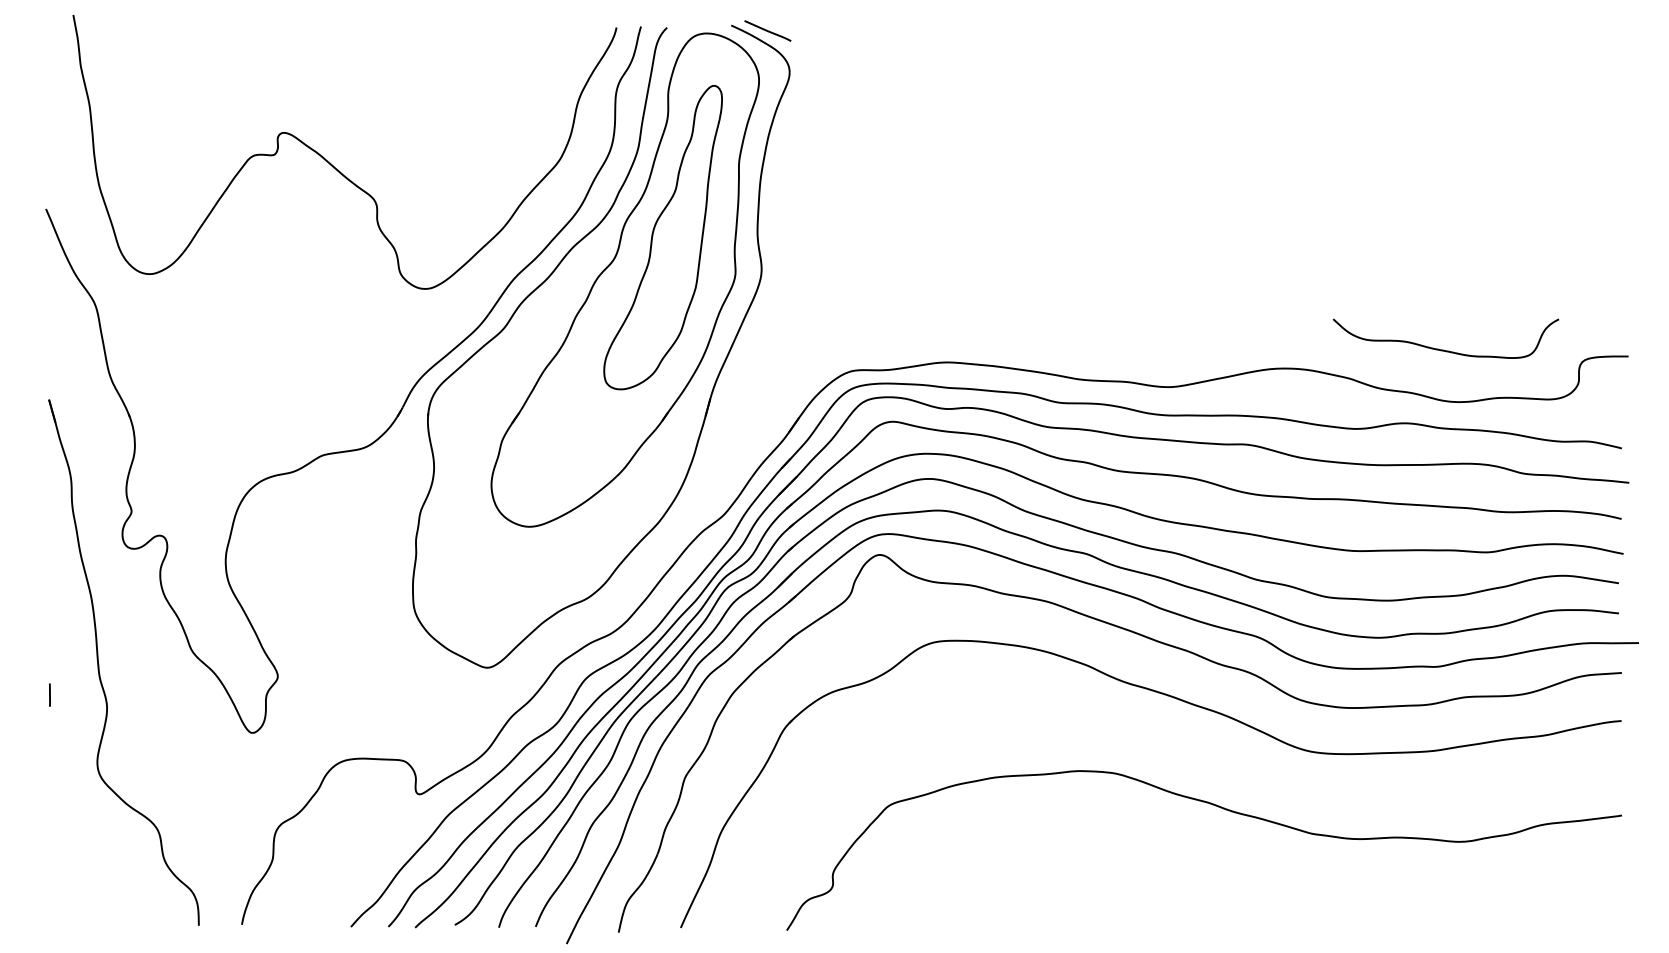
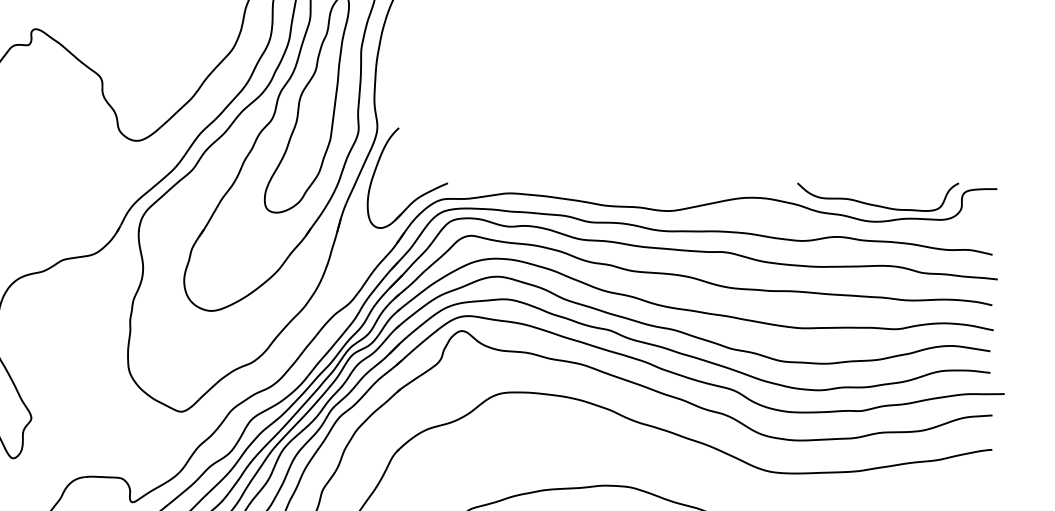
curve: (1443, 349) -> (876, 204), moved
part: (820, 366) -> (419, 196), added

